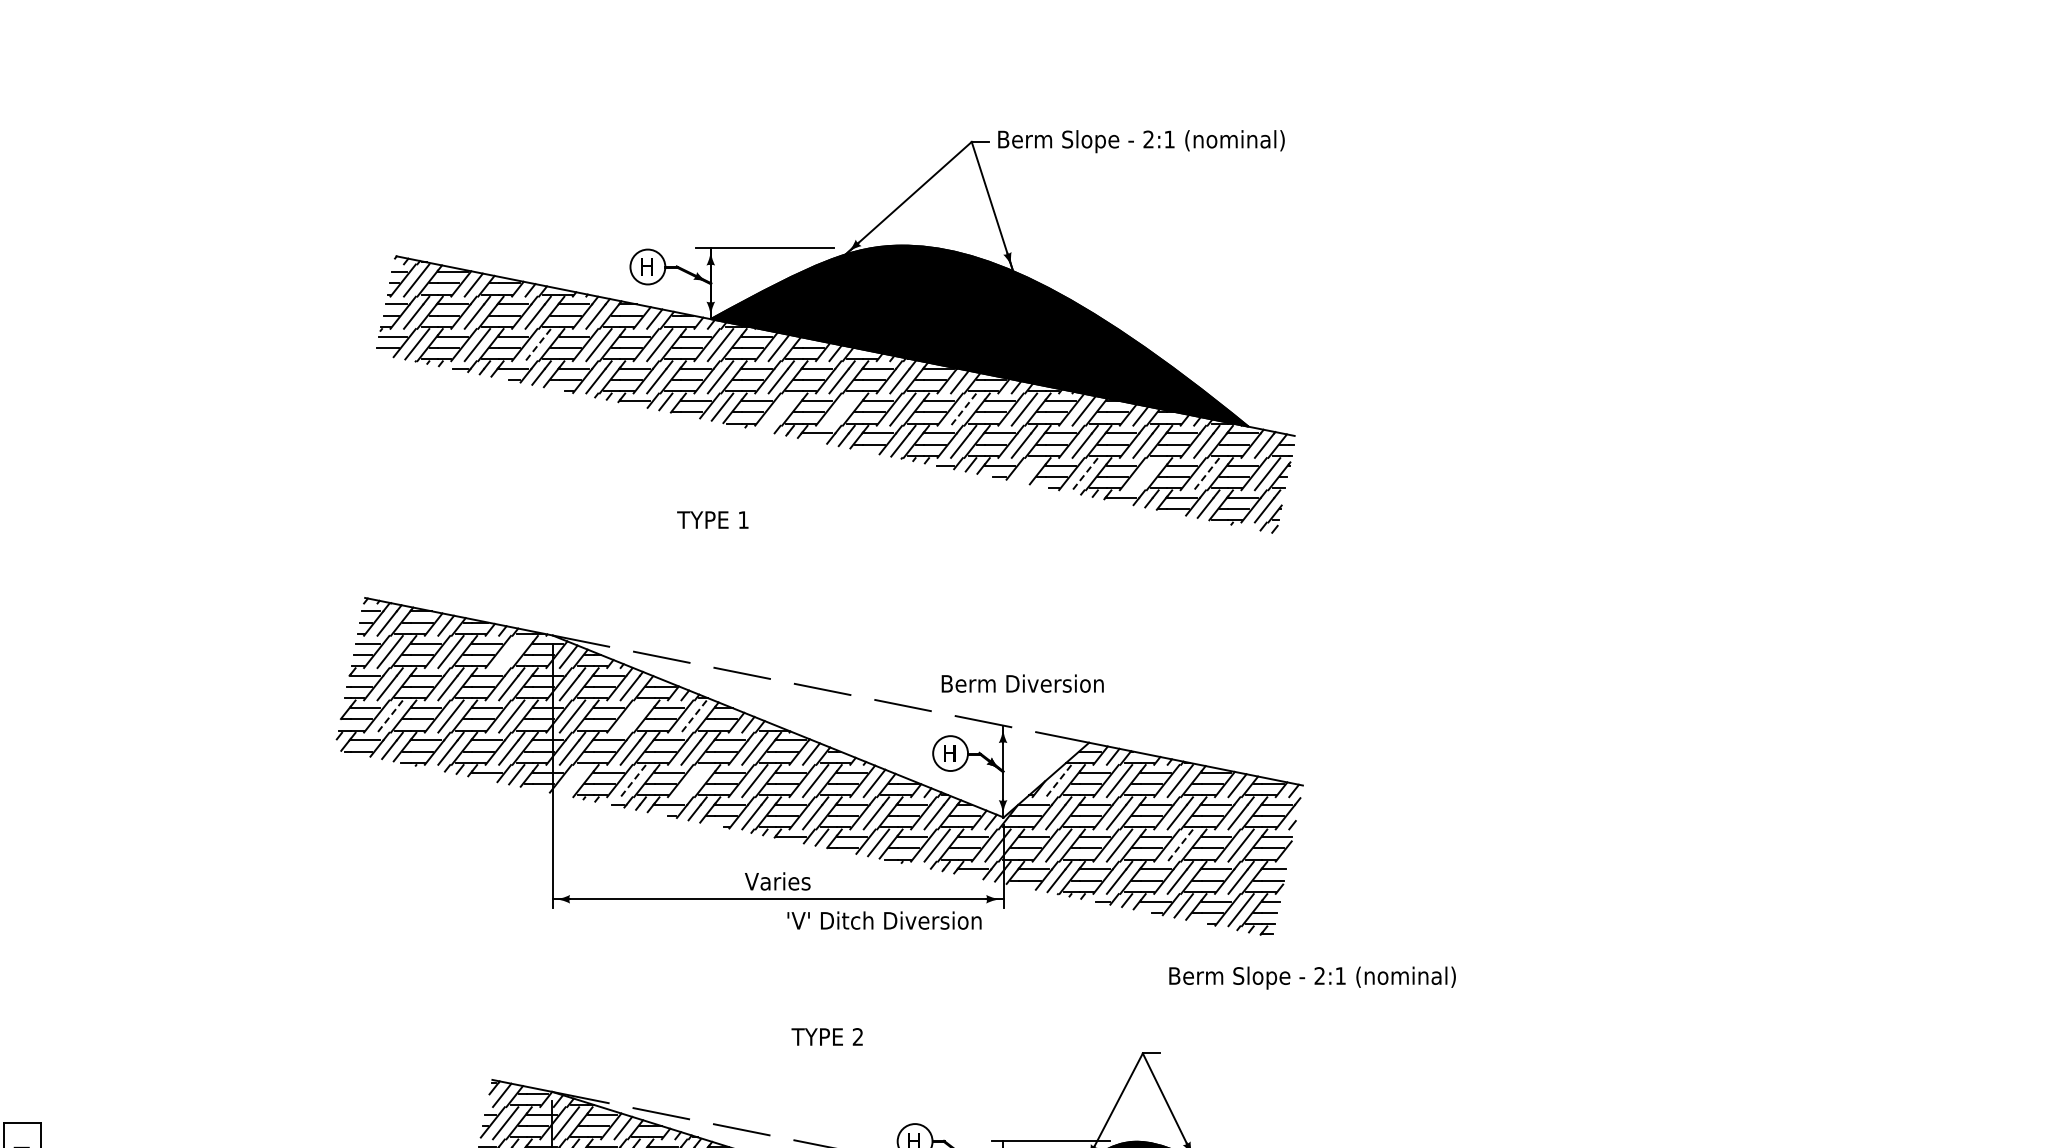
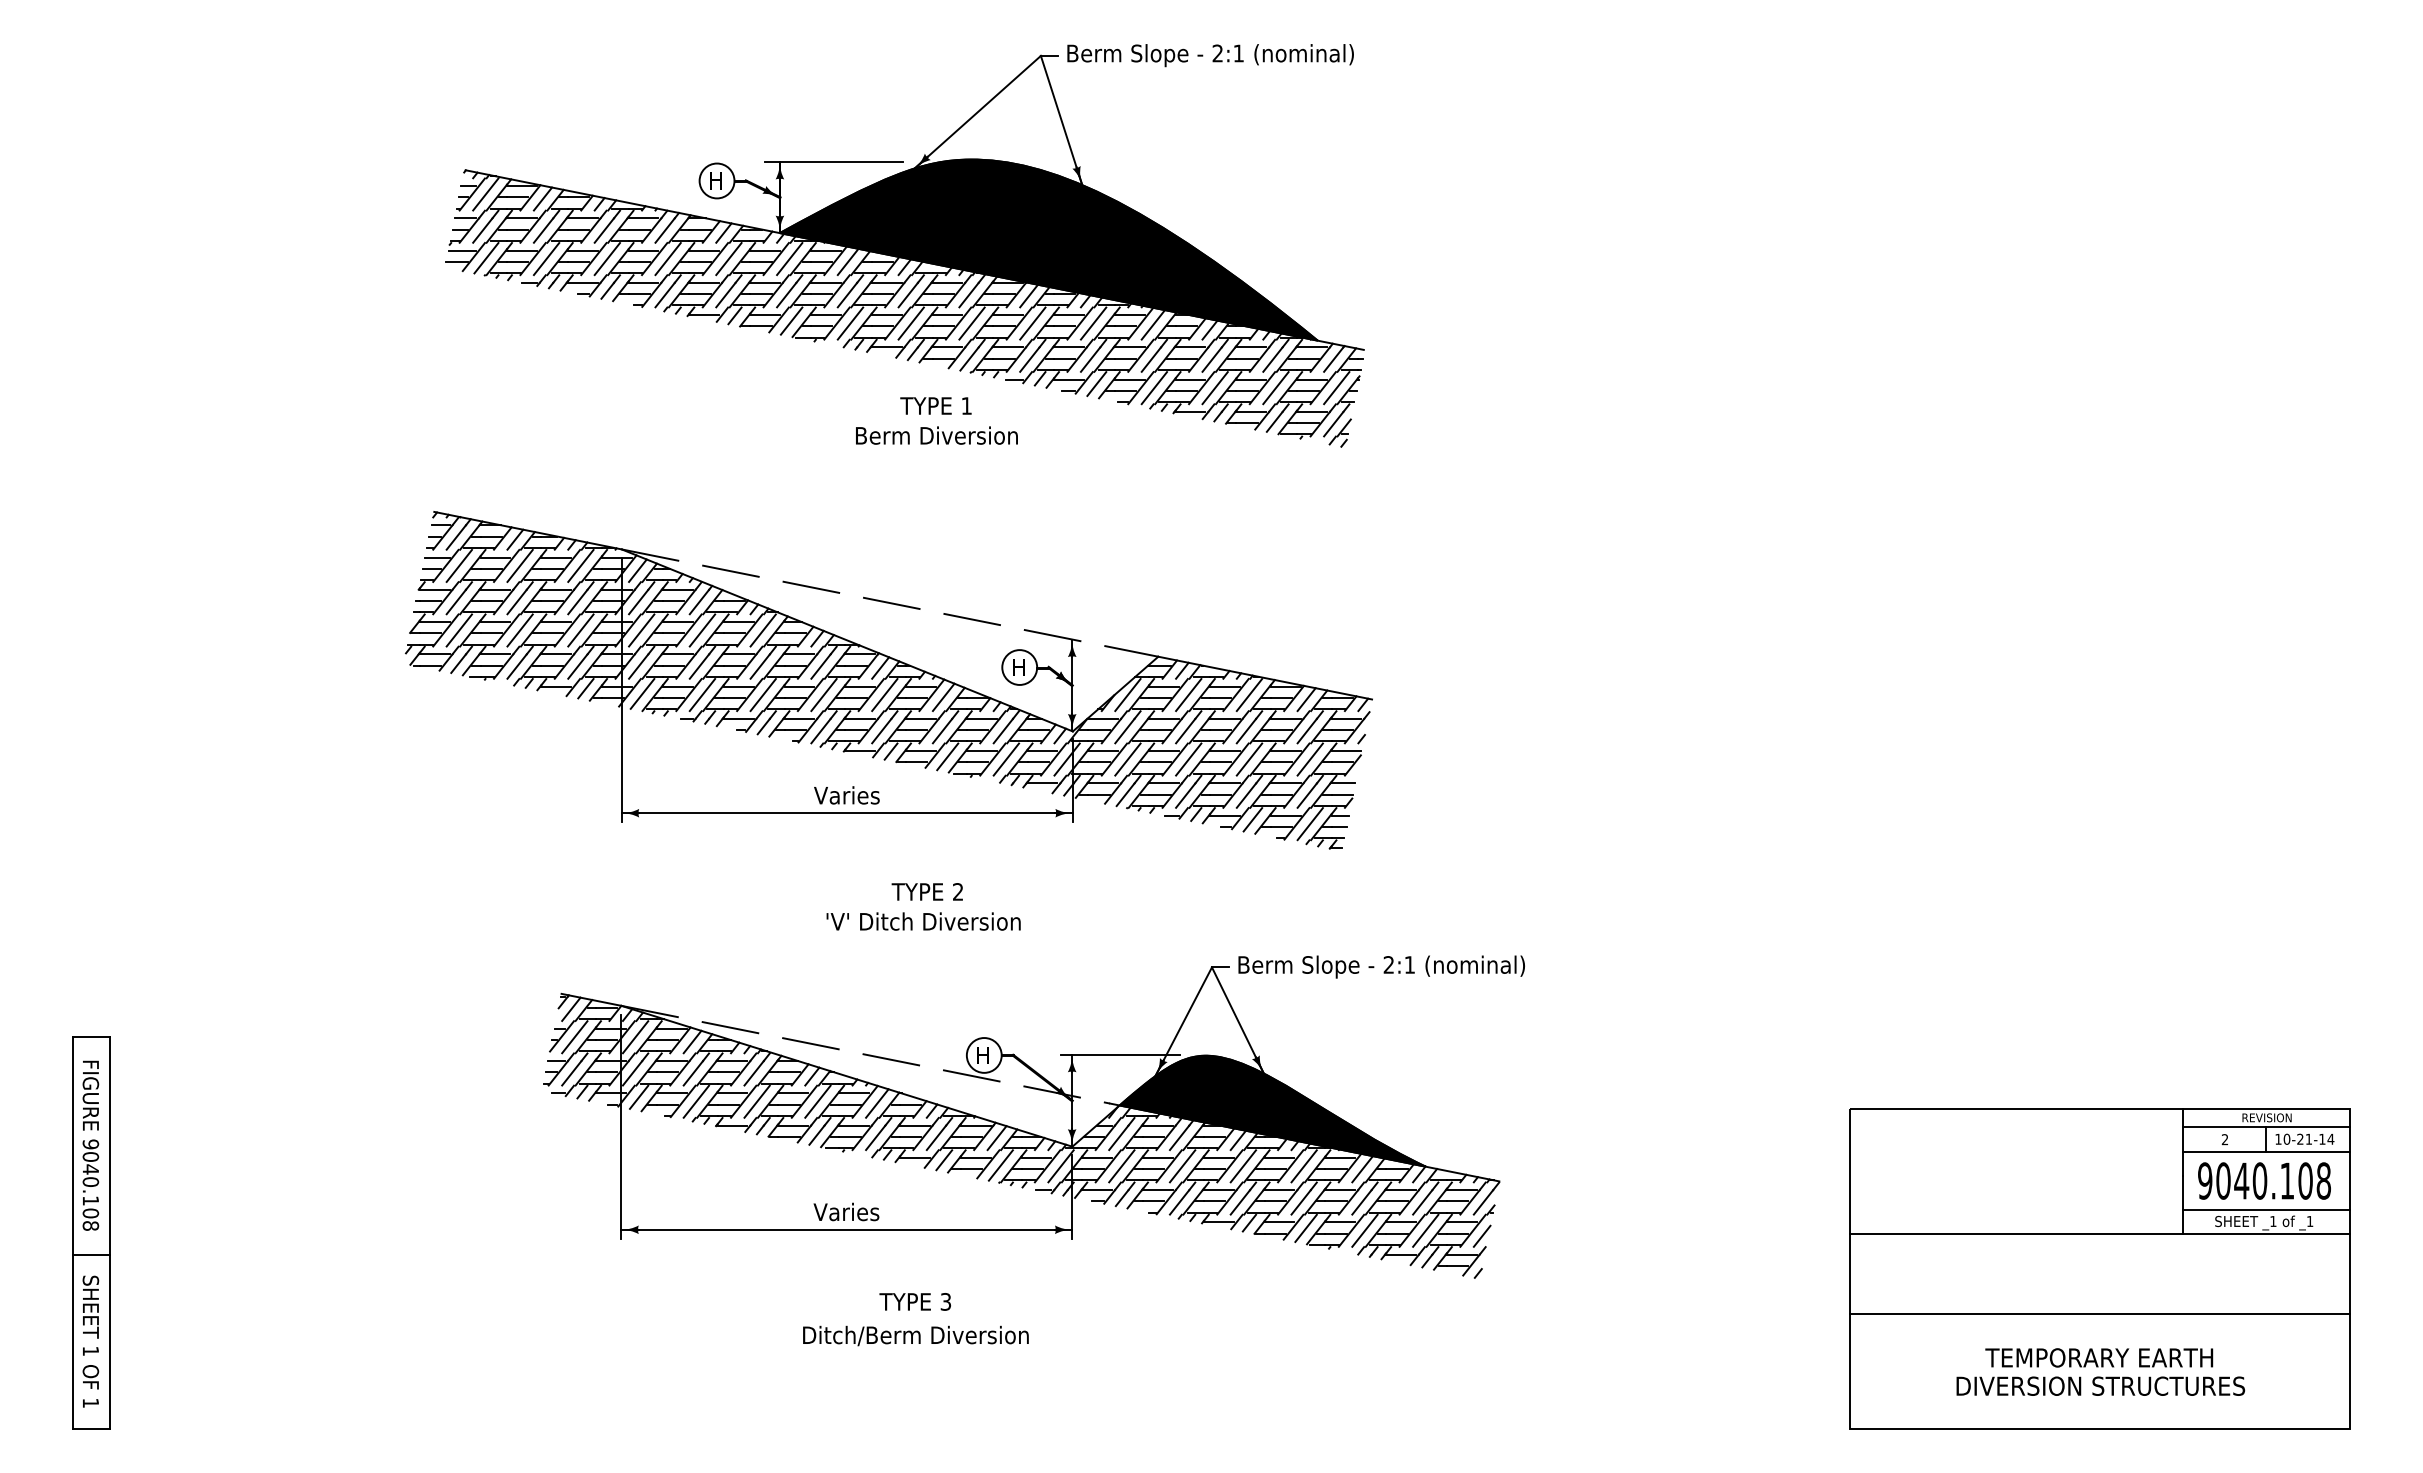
line: (538, 345) -> (607, 259), dashed -> solid
line: (781, 409) -> (850, 323), added
line: (841, 409) -> (910, 323), added
line: (963, 409) -> (1032, 323), dashed -> solid
line: (1027, 469) -> (1096, 383), added
line: (1085, 474) -> (1154, 388), dashed -> solid
line: (1145, 474) -> (1214, 388), added
line: (1206, 474) -> (1275, 388), dashed -> solid
text: (712, 519) -> (935, 405), moved
line: (511, 651) -> (580, 565), added
text: (1022, 683) -> (936, 435), moved
line: (390, 716) -> (459, 630), dashed -> solid
line: (633, 716) -> (702, 630), added
line: (693, 716) -> (762, 630), dashed -> solid
line: (573, 779) -> (642, 693), added
line: (633, 781) -> (702, 695), dashed -> solid
line: (693, 781) -> (762, 695), added
line: (1058, 781) -> (1127, 695), dashed -> solid
line: (1180, 845) -> (1249, 759), dashed -> solid
text: (884, 920) -> (923, 921), moved
text: (1312, 977) -> (1381, 966), moved
text: (826, 1036) -> (926, 891), moved

